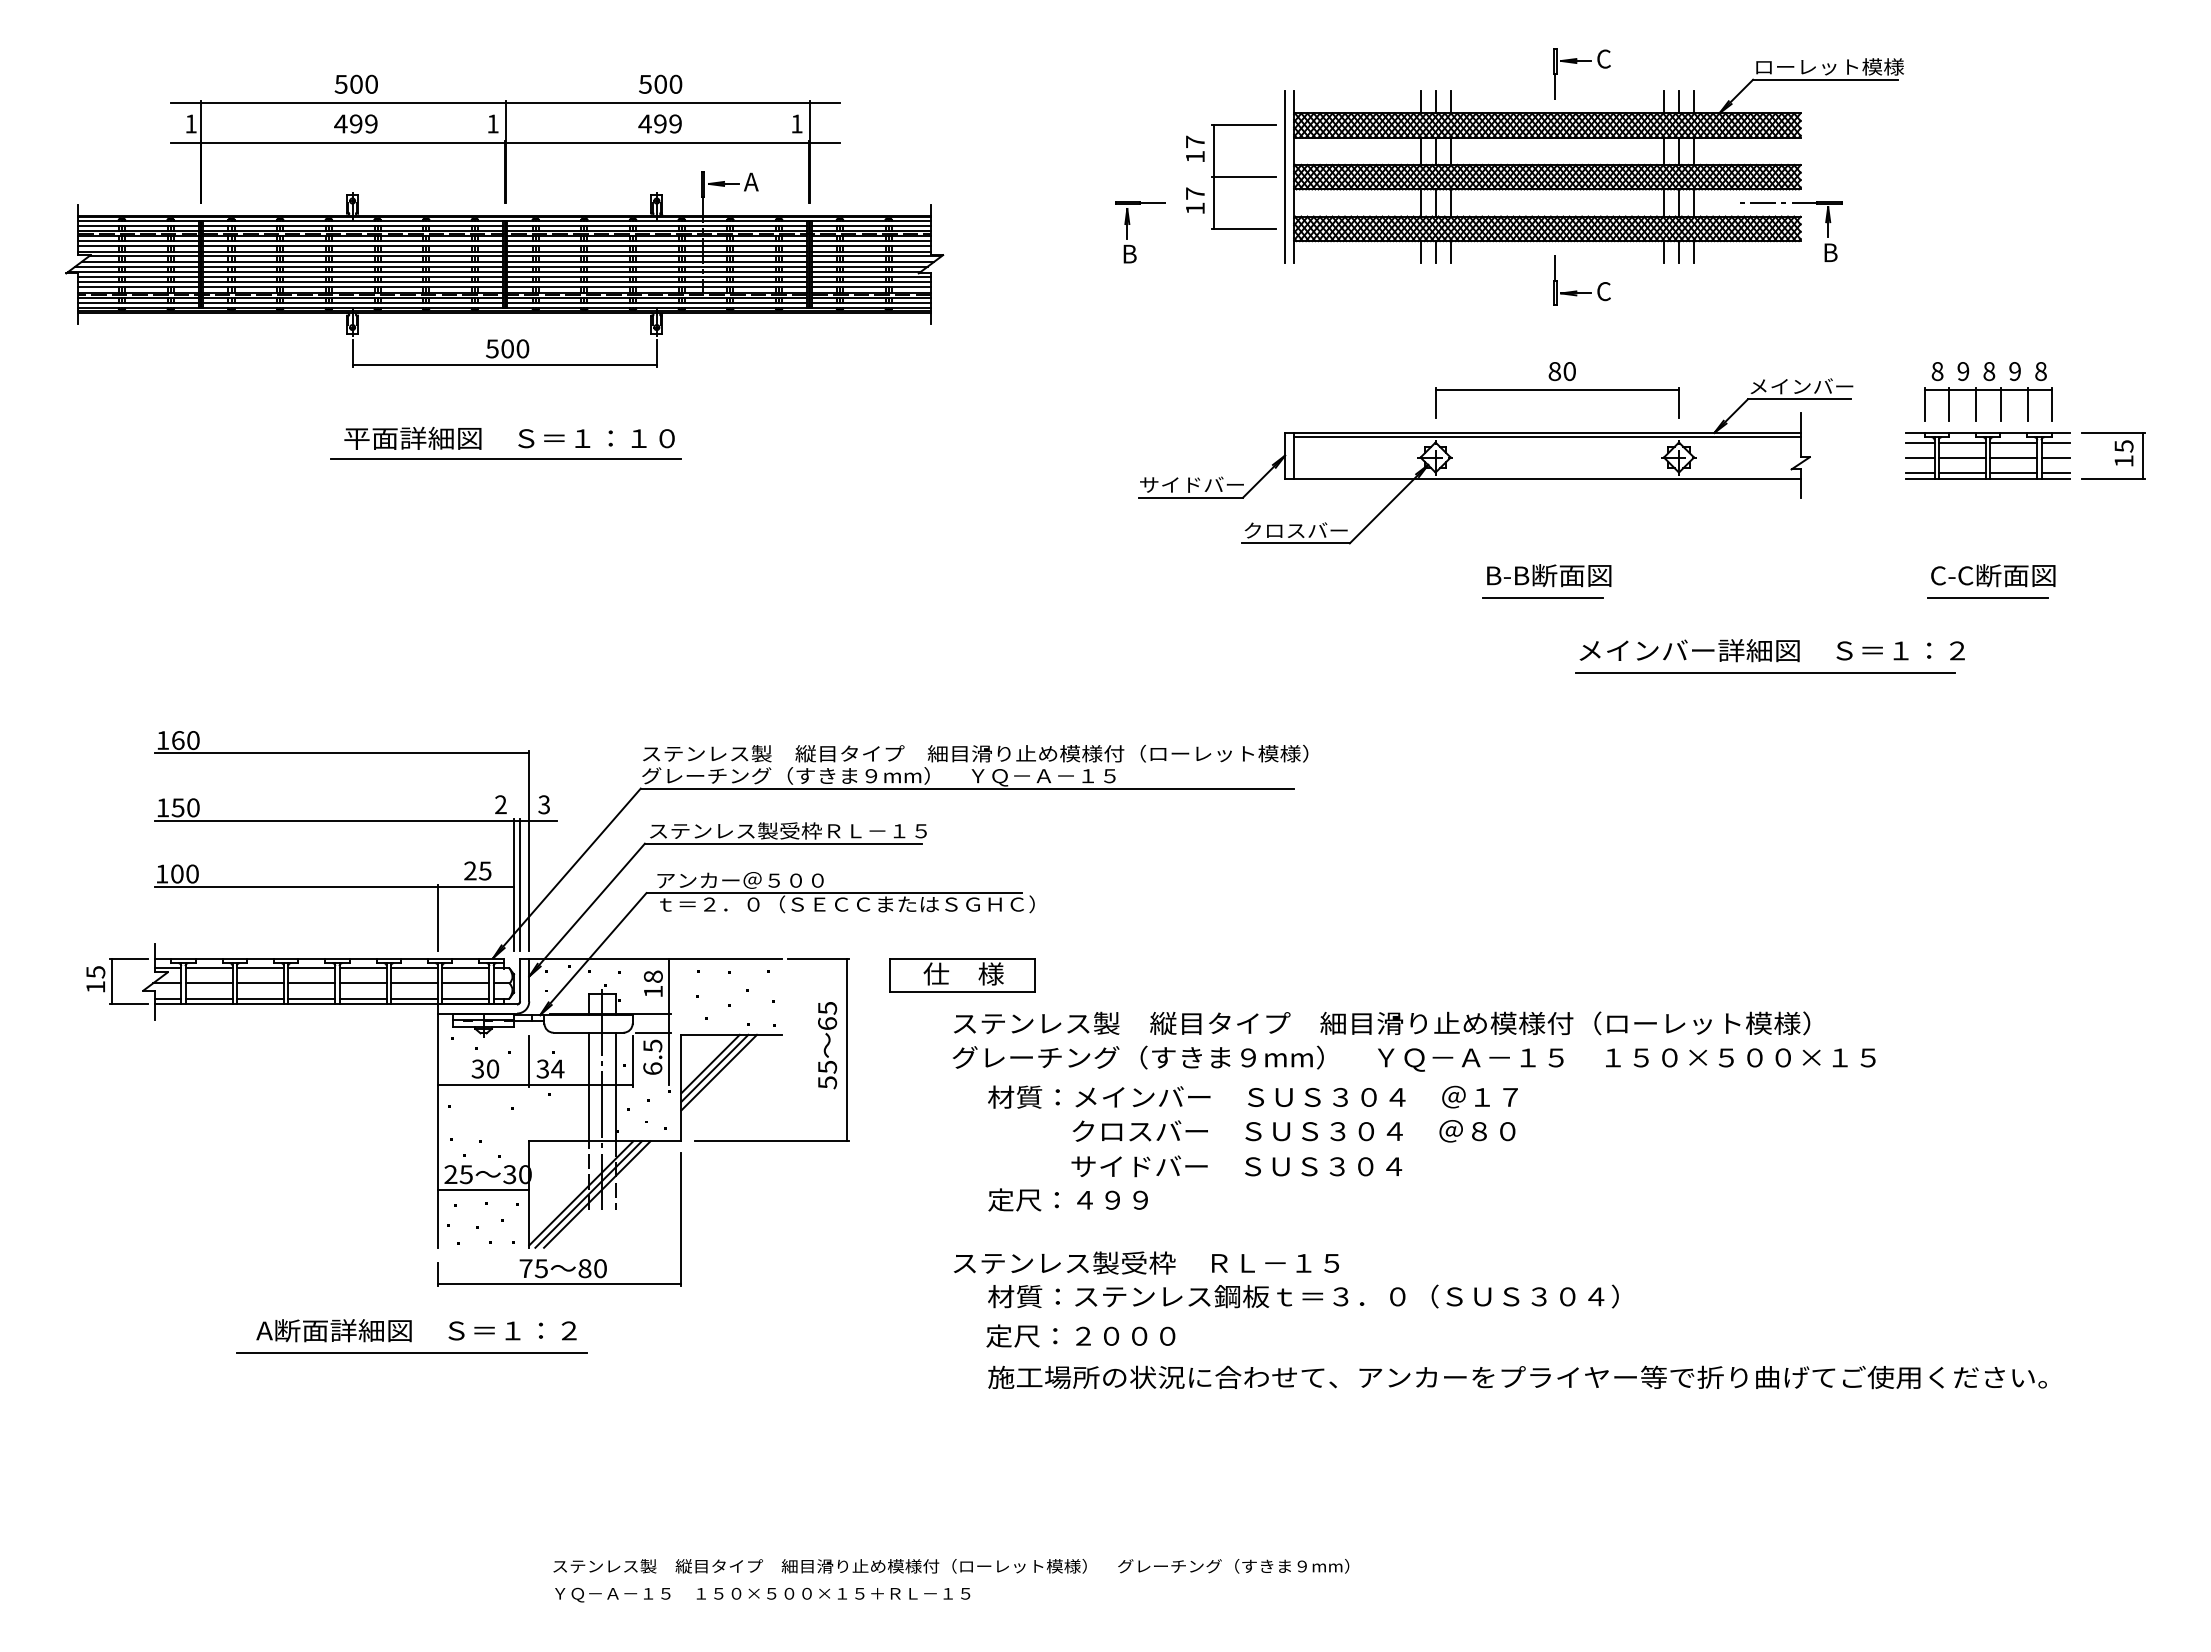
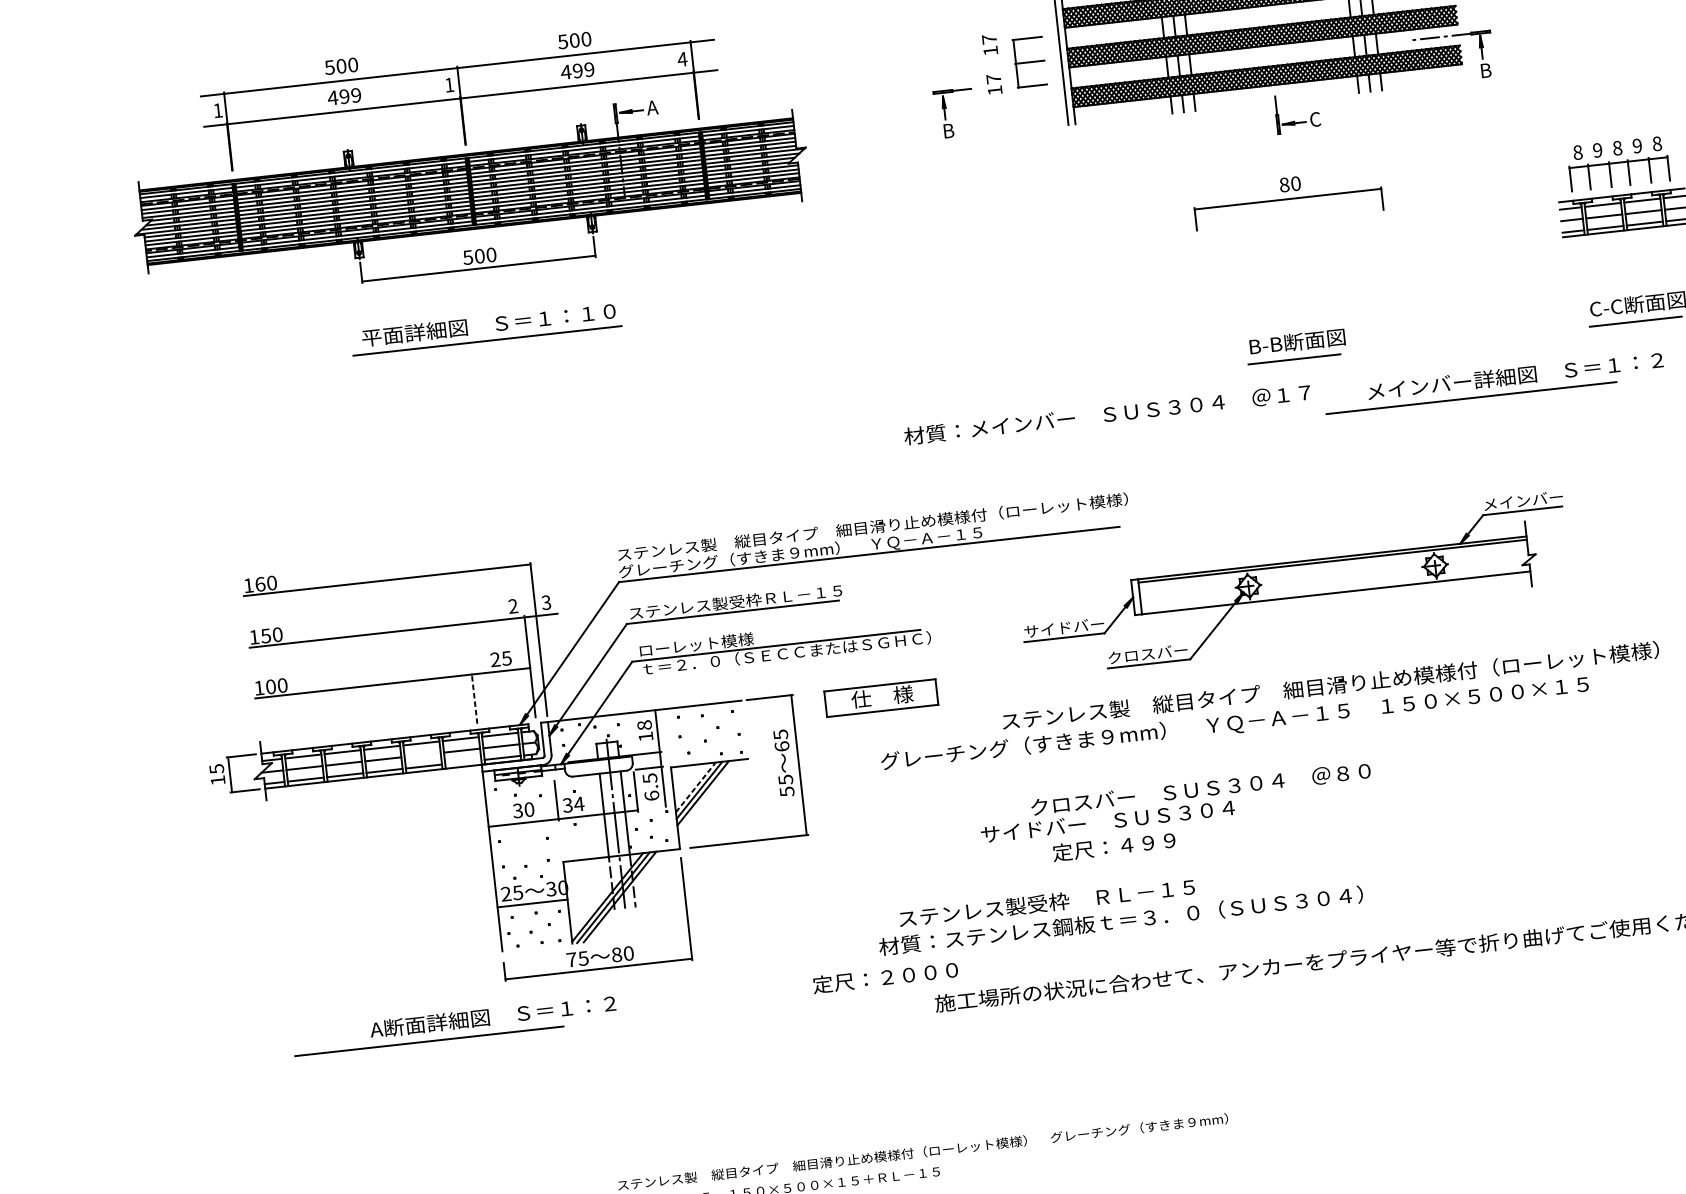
text: (796, 123) -> (682, 59), 1 -> 4
part: (1243, 176) -> (1029, 61), size x0.6
part: (1495, 461) -> (1294, 584), moved
text: (1771, 650) -> (1514, 376), moved
text: (740, 880) -> (703, 644), アンカー＠５００ -> ローレット模様
line: (520, 884) -> (534, 665), removed
line: (437, 917) -> (474, 698), solid -> dashed
line: (362, 983) -> (422, 755), removed
line: (413, 998) -> (462, 762), removed
text: (1382, 1023) -> (1331, 685), moved
line: (710, 1063) -> (695, 786), solid -> dashed
text: (1252, 1096) -> (1107, 414), moved
text: (1293, 1131) -> (1200, 789), moved
text: (1067, 1199) -> (1113, 846), moved
text: (1303, 1296) -> (1121, 920), moved
text: (1080, 1335) -> (885, 977), moved
line: (411, 1352) -> (428, 1040), moved

